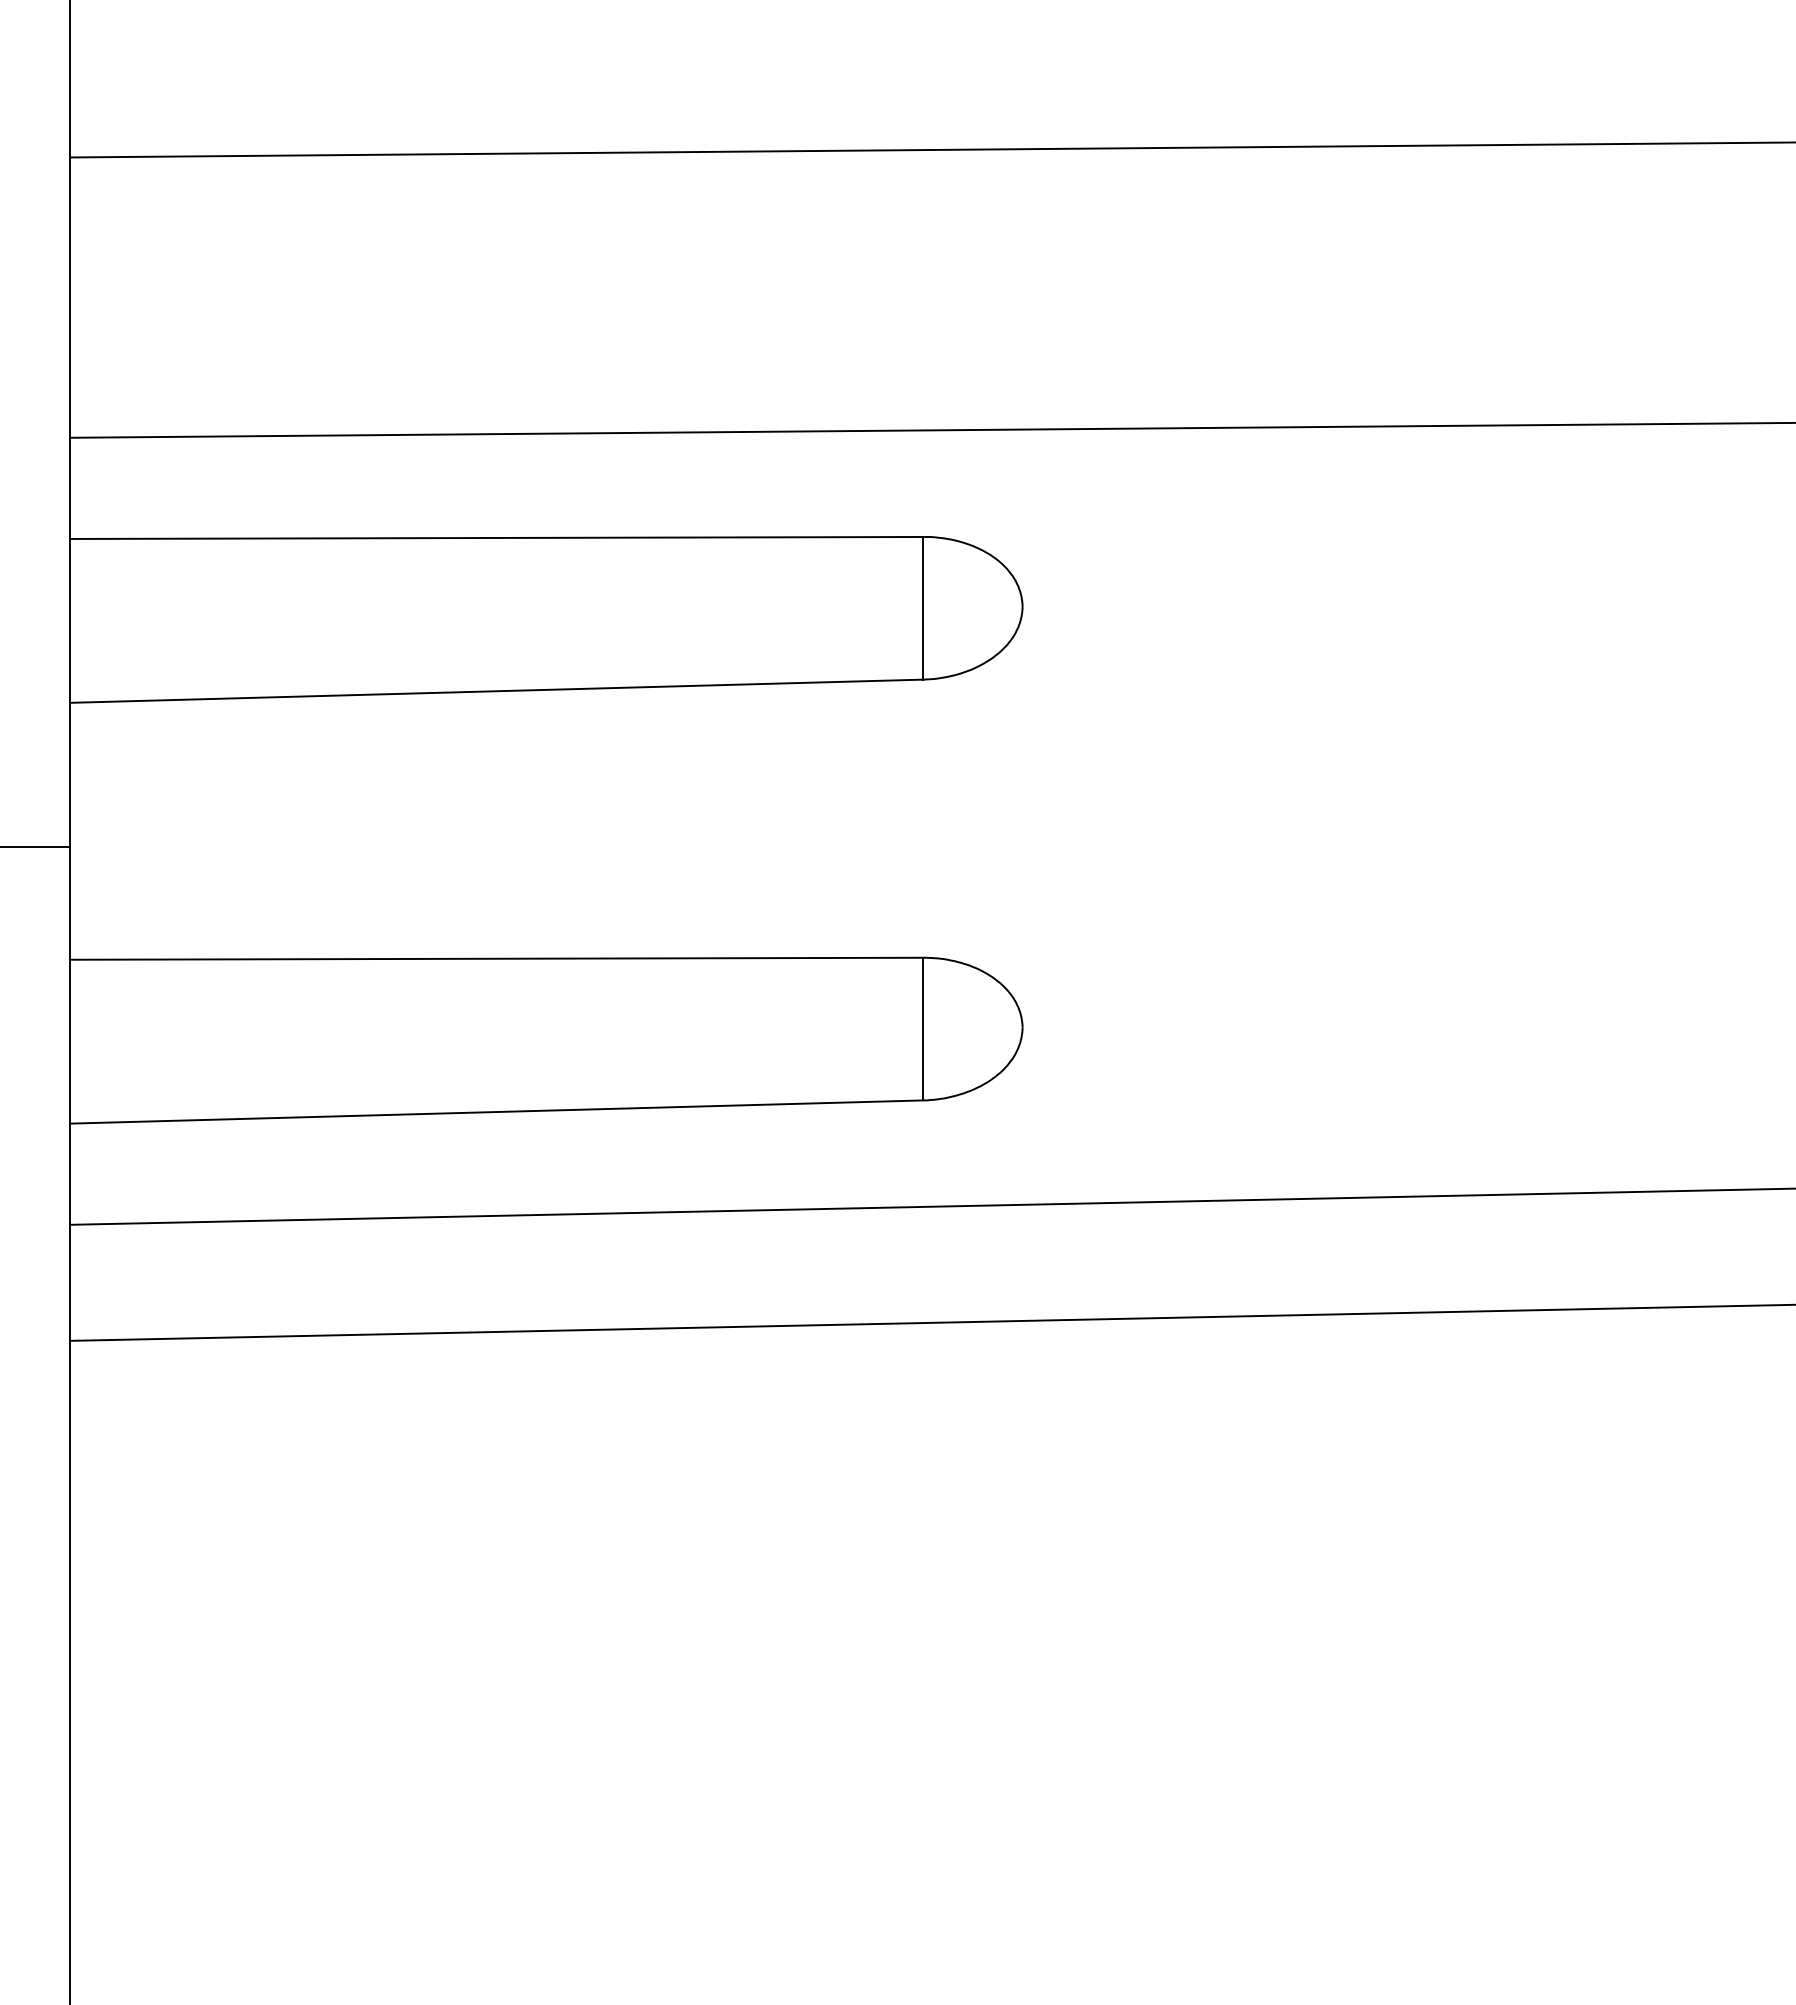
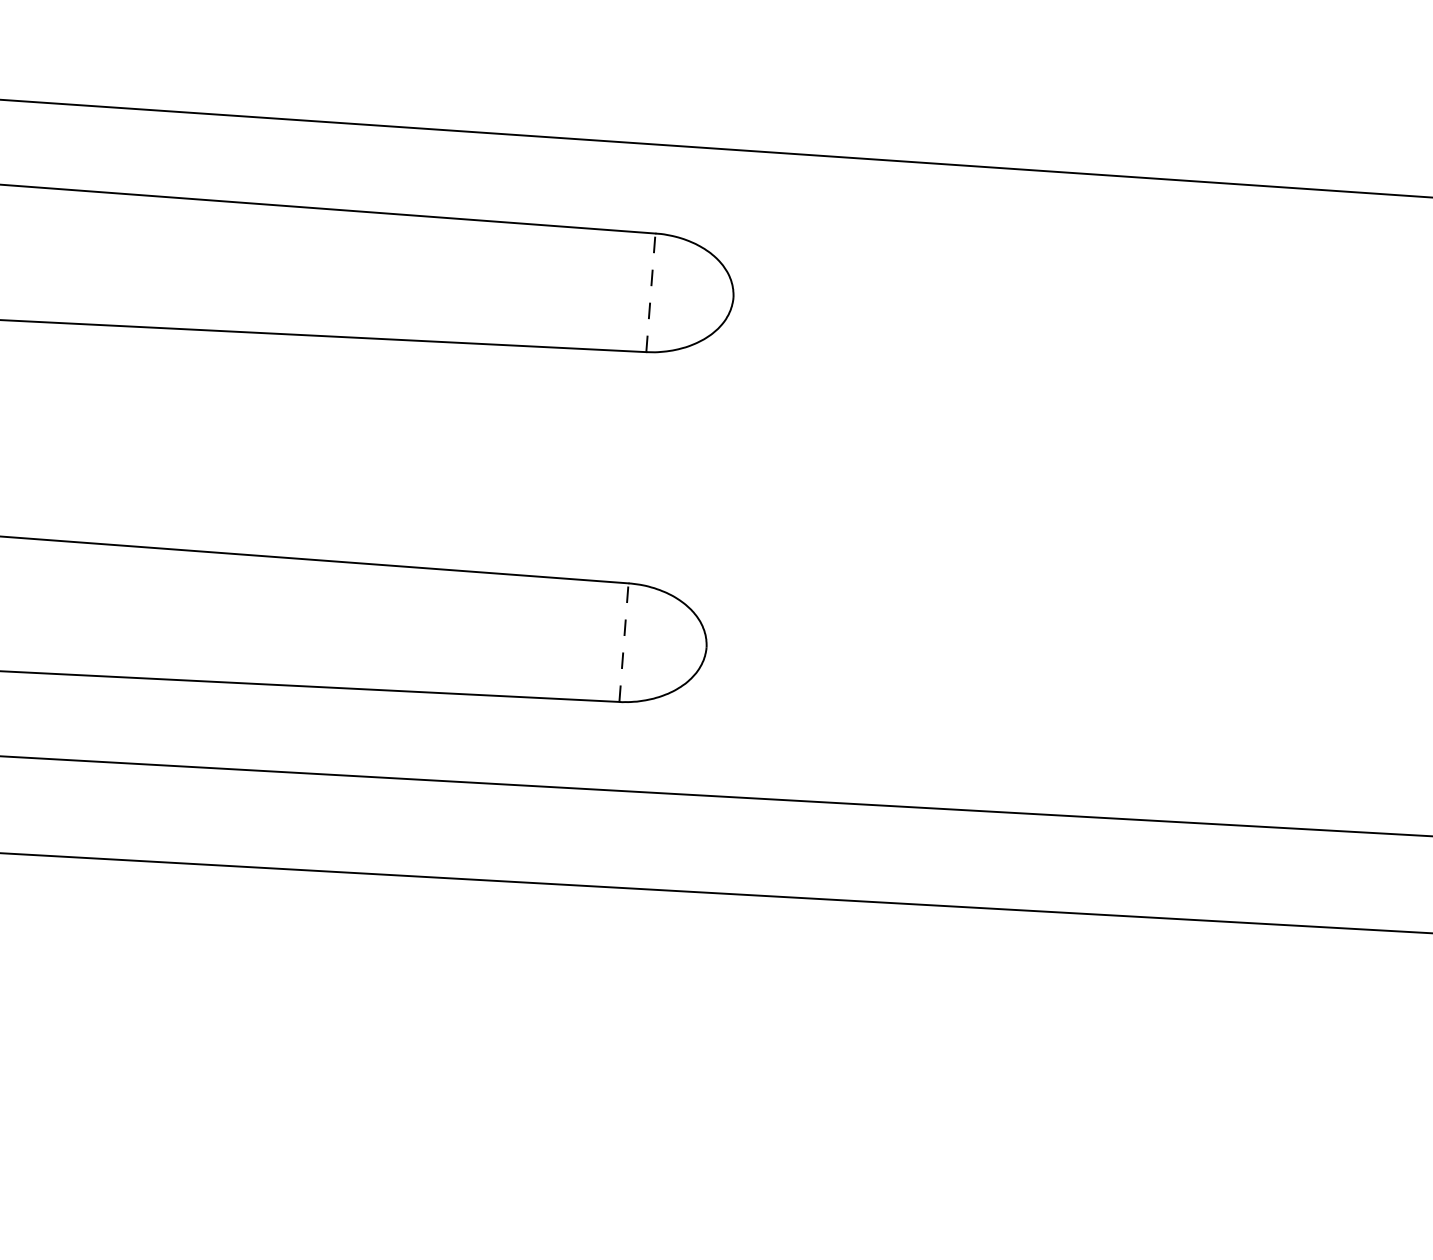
line: (923, 607) -> (651, 292), solid -> dashed
line: (923, 1028) -> (624, 642), solid -> dashed

